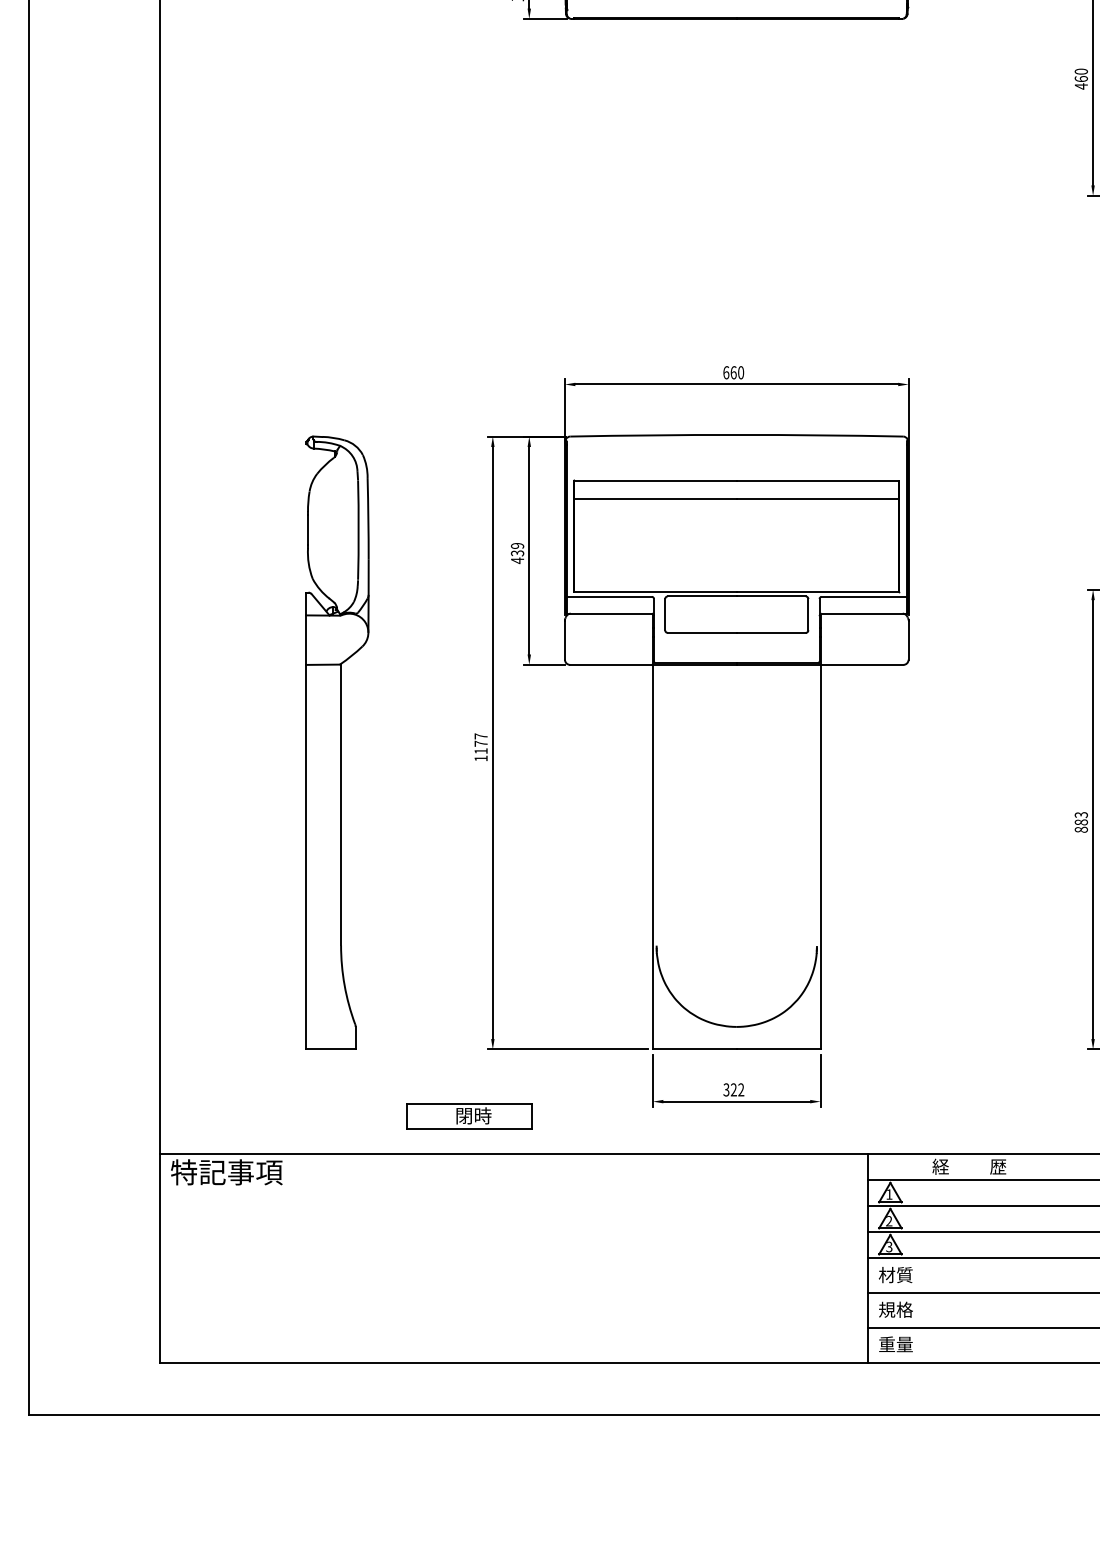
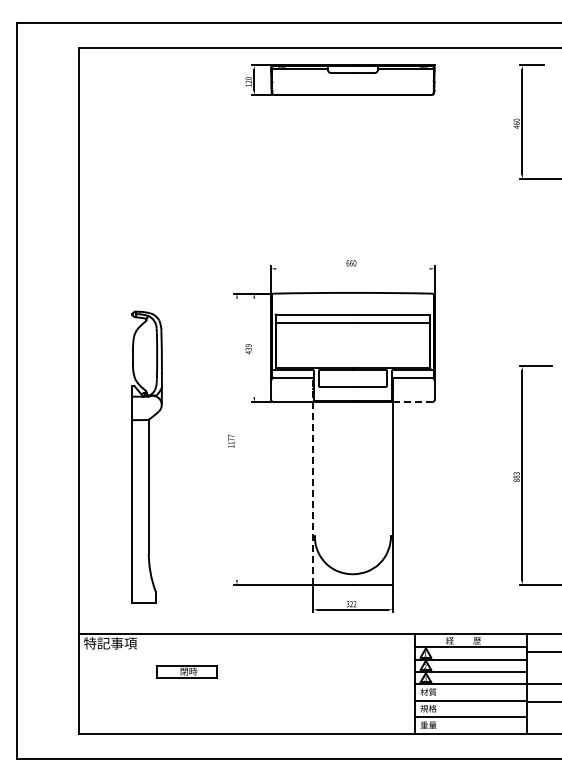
line: (735, 383) -> (352, 268), removed
line: (529, 549) -> (254, 347), removed
line: (864, 665) -> (413, 402), solid -> dashed
part: (336, 741) -> (146, 456), moved
line: (491, 743) -> (236, 439), removed
line: (653, 831) -> (313, 481), solid -> dashed
part: (468, 1115) -> (186, 671), moved

